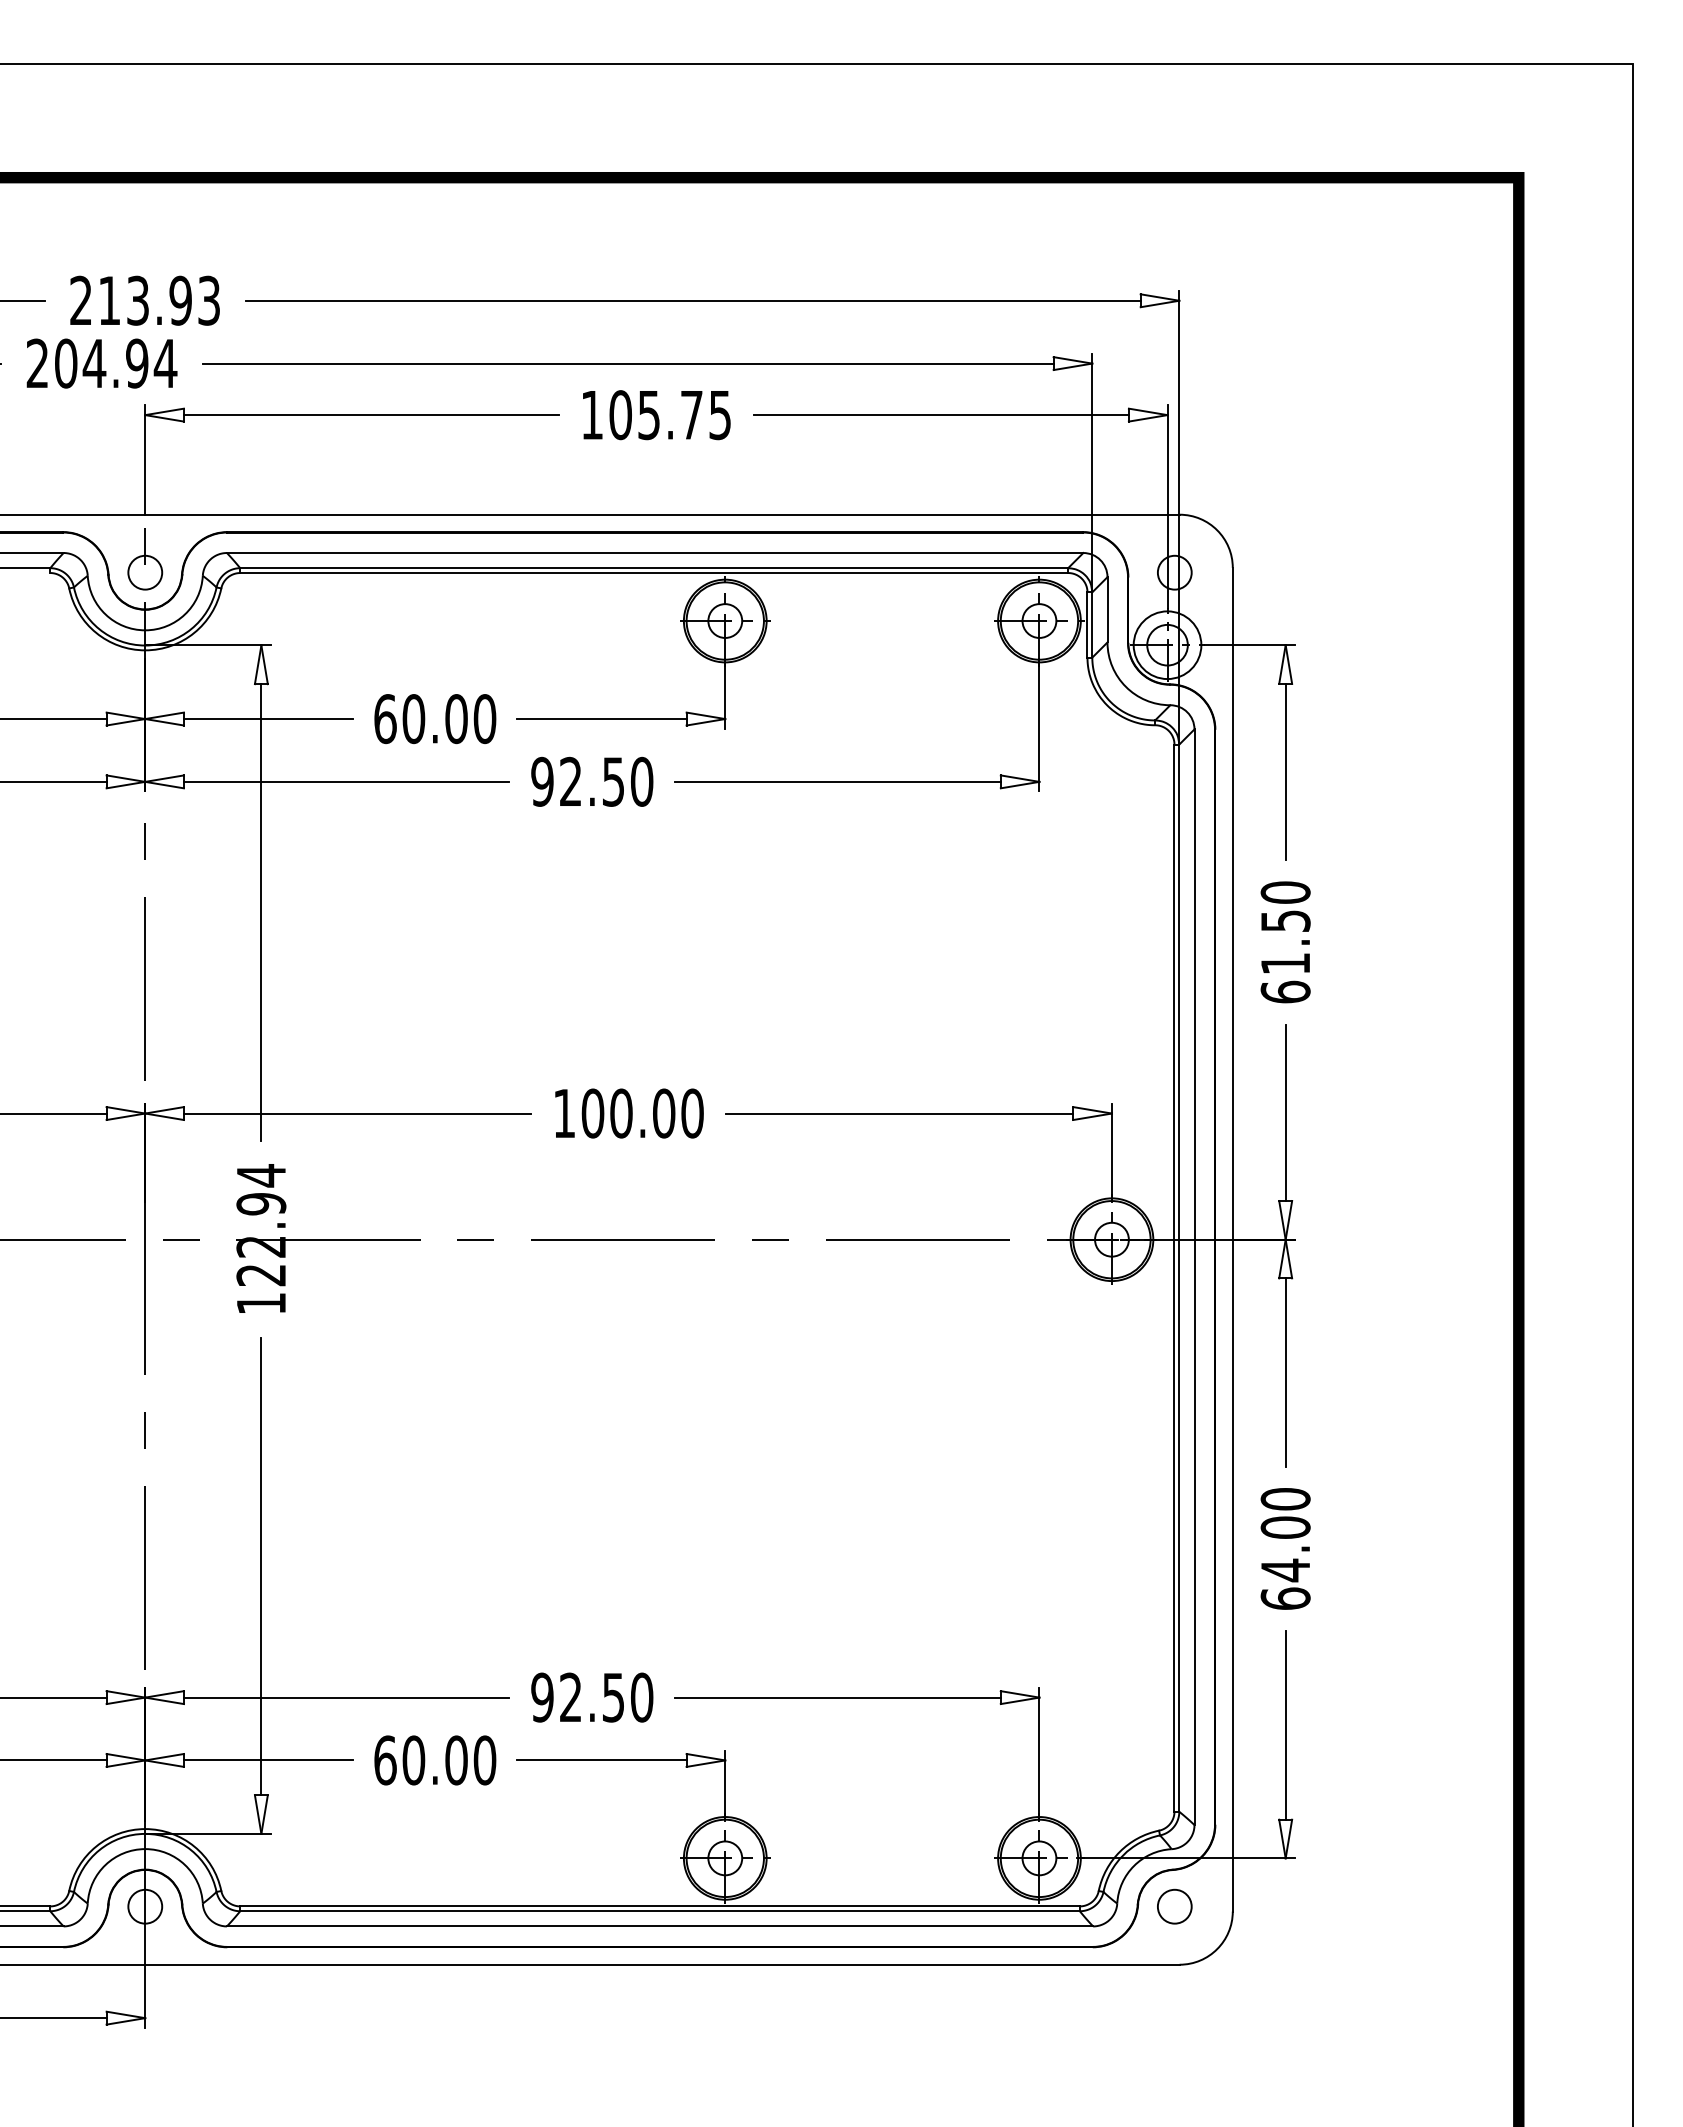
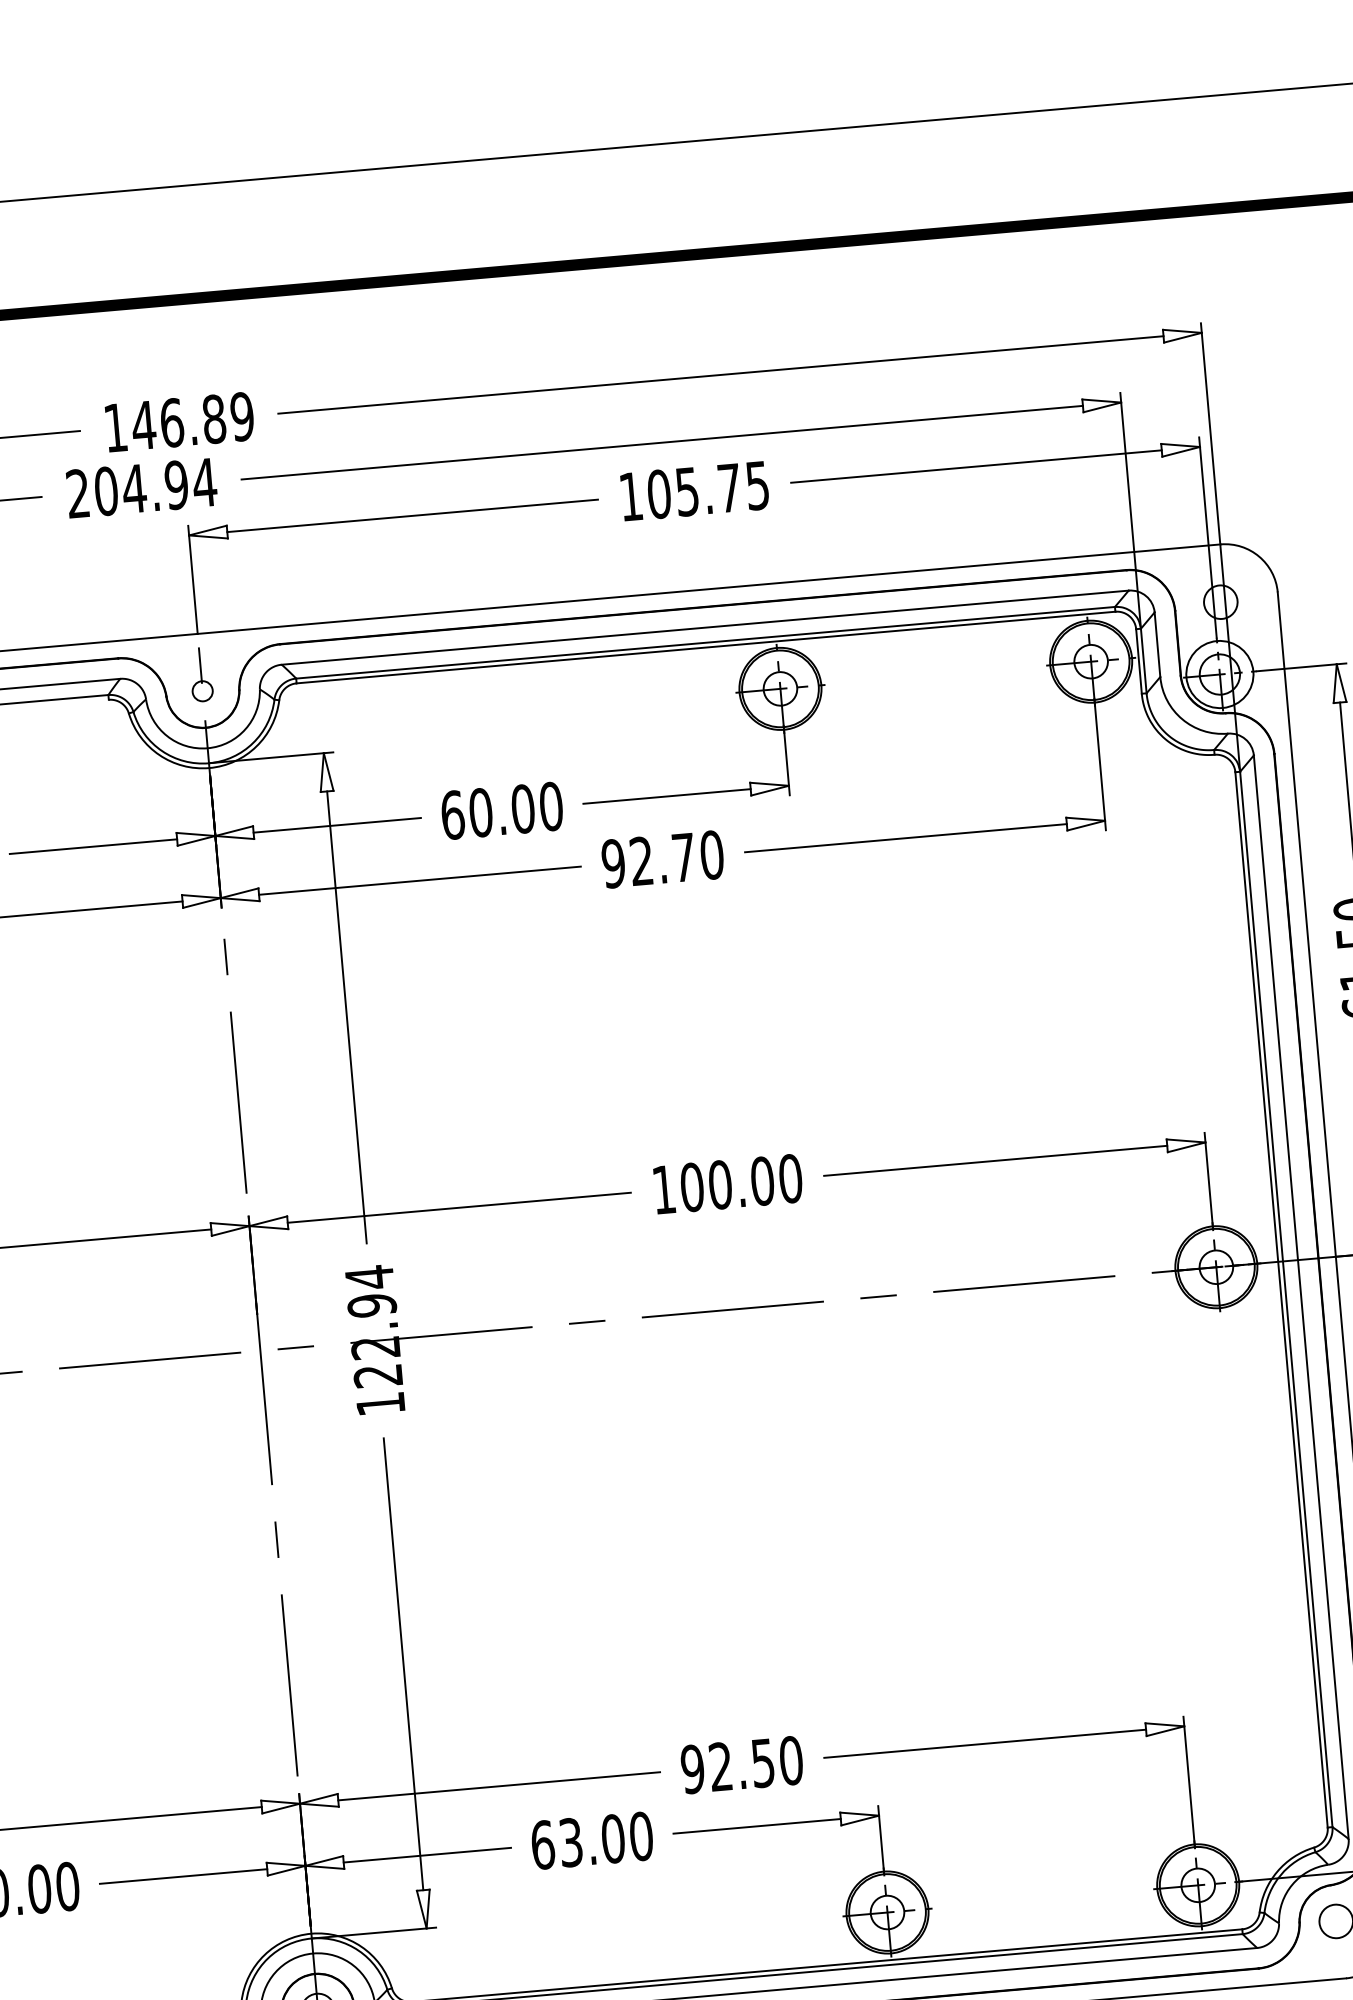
text: (145, 300) -> (179, 422), 213.93 -> 146.89
circle: (145, 572) -> (202, 691), size x0.6
text: (613, 781) -> (683, 857), 92.50 -> 92.70
text: (413, 1760) -> (570, 1842), 60.00 -> 63.00

